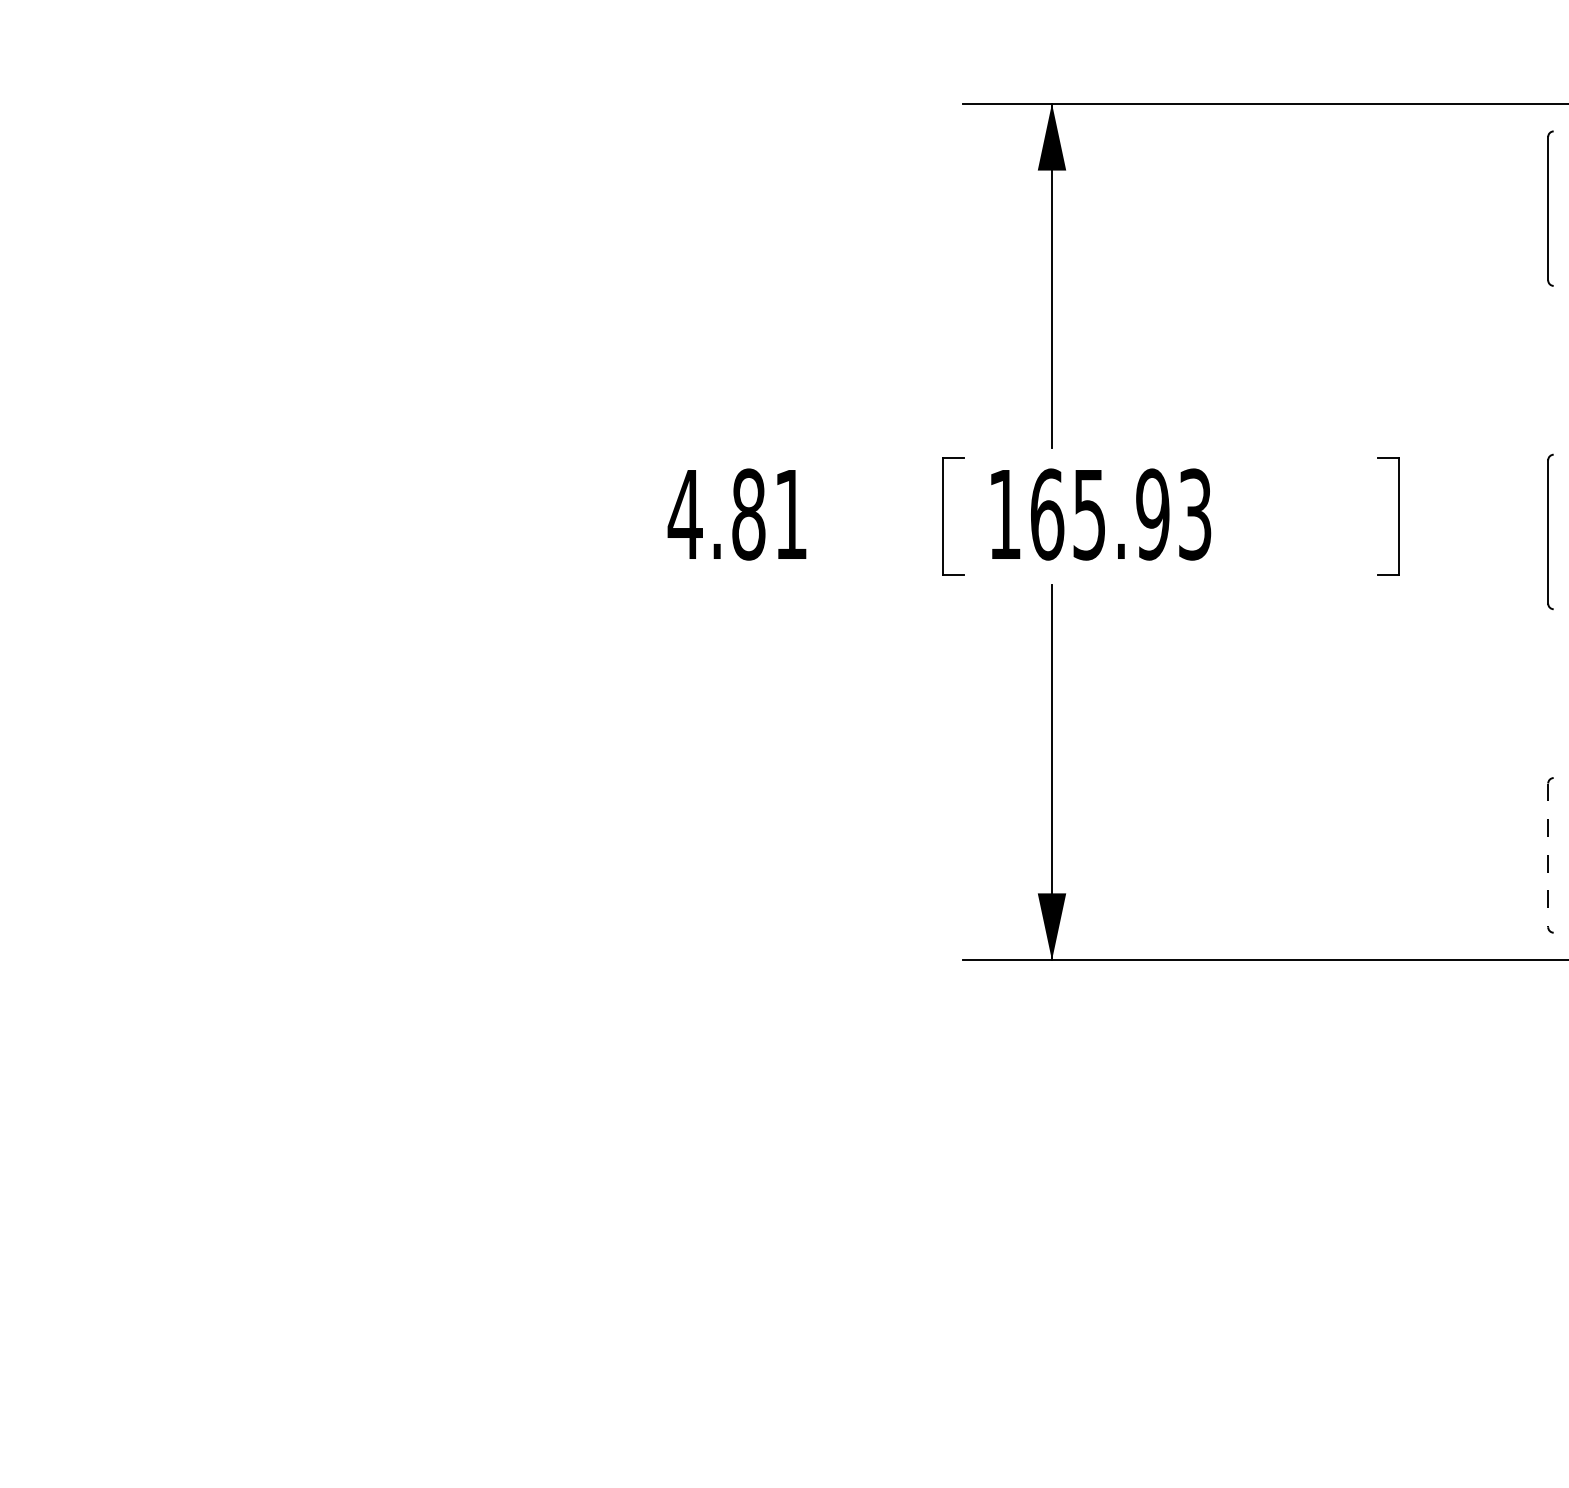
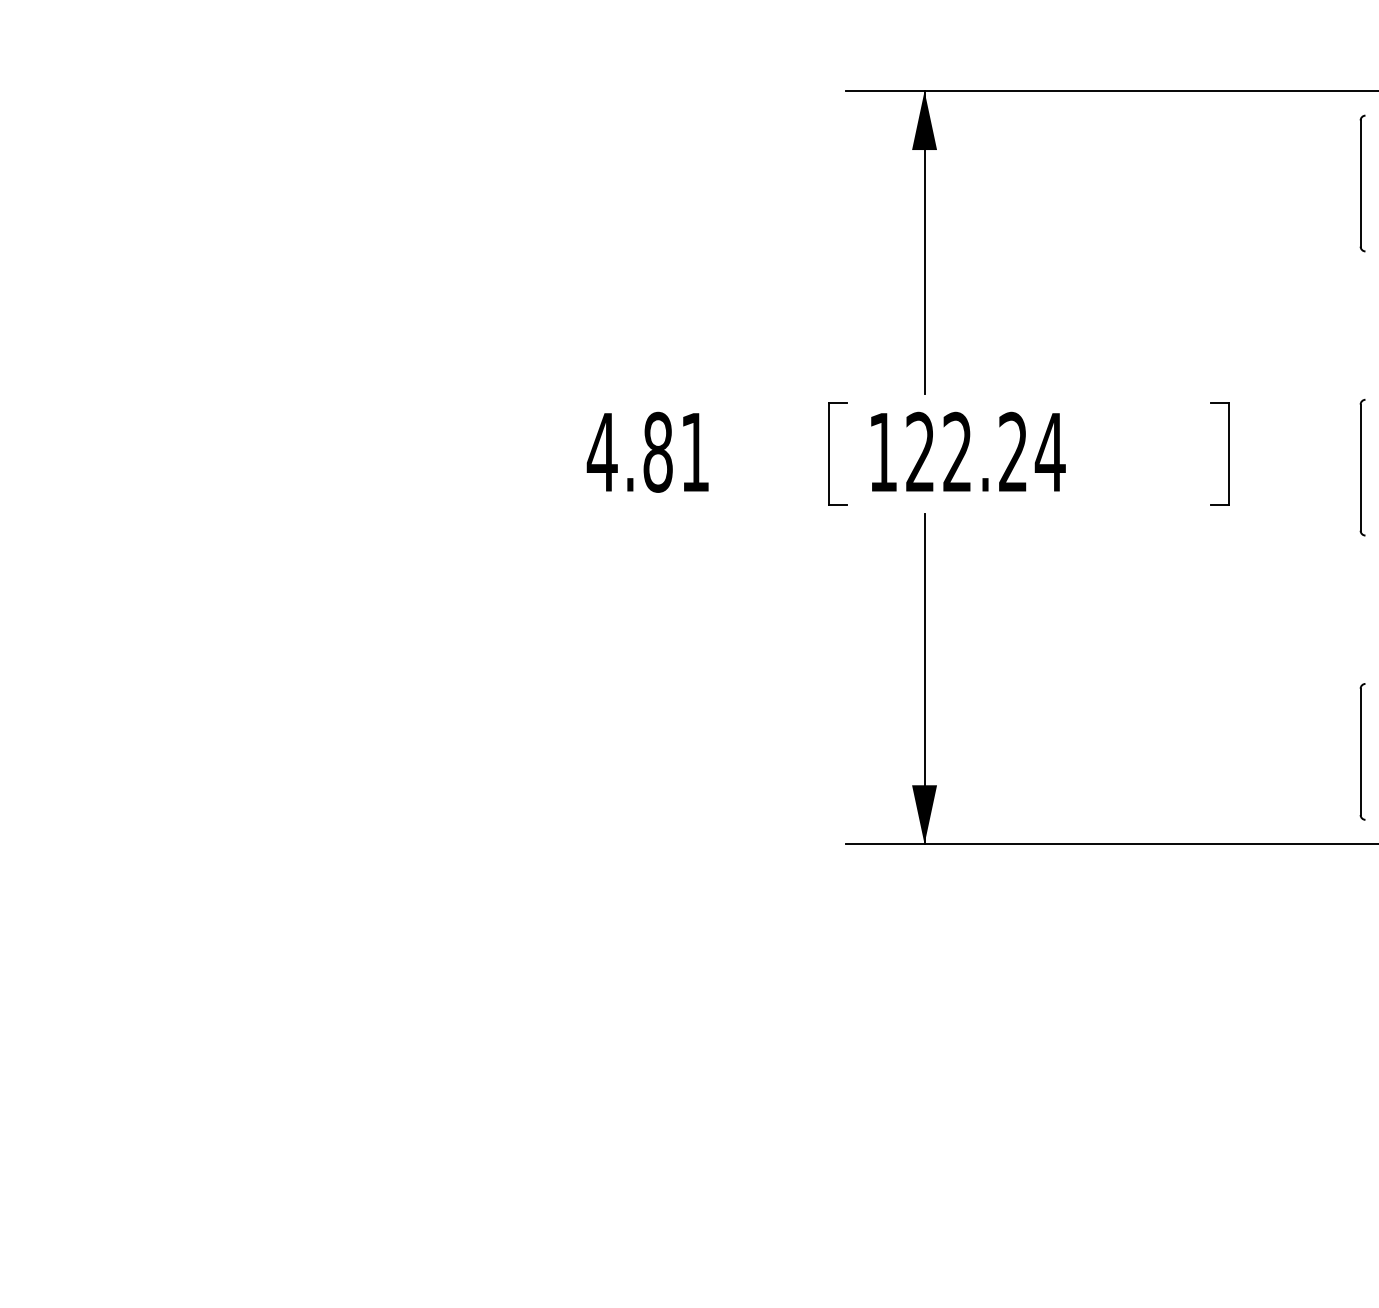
text: (1121, 513) -> (985, 451), 165.93 -> 122.24
line: (1548, 856) -> (1360, 752), dashed -> solid

